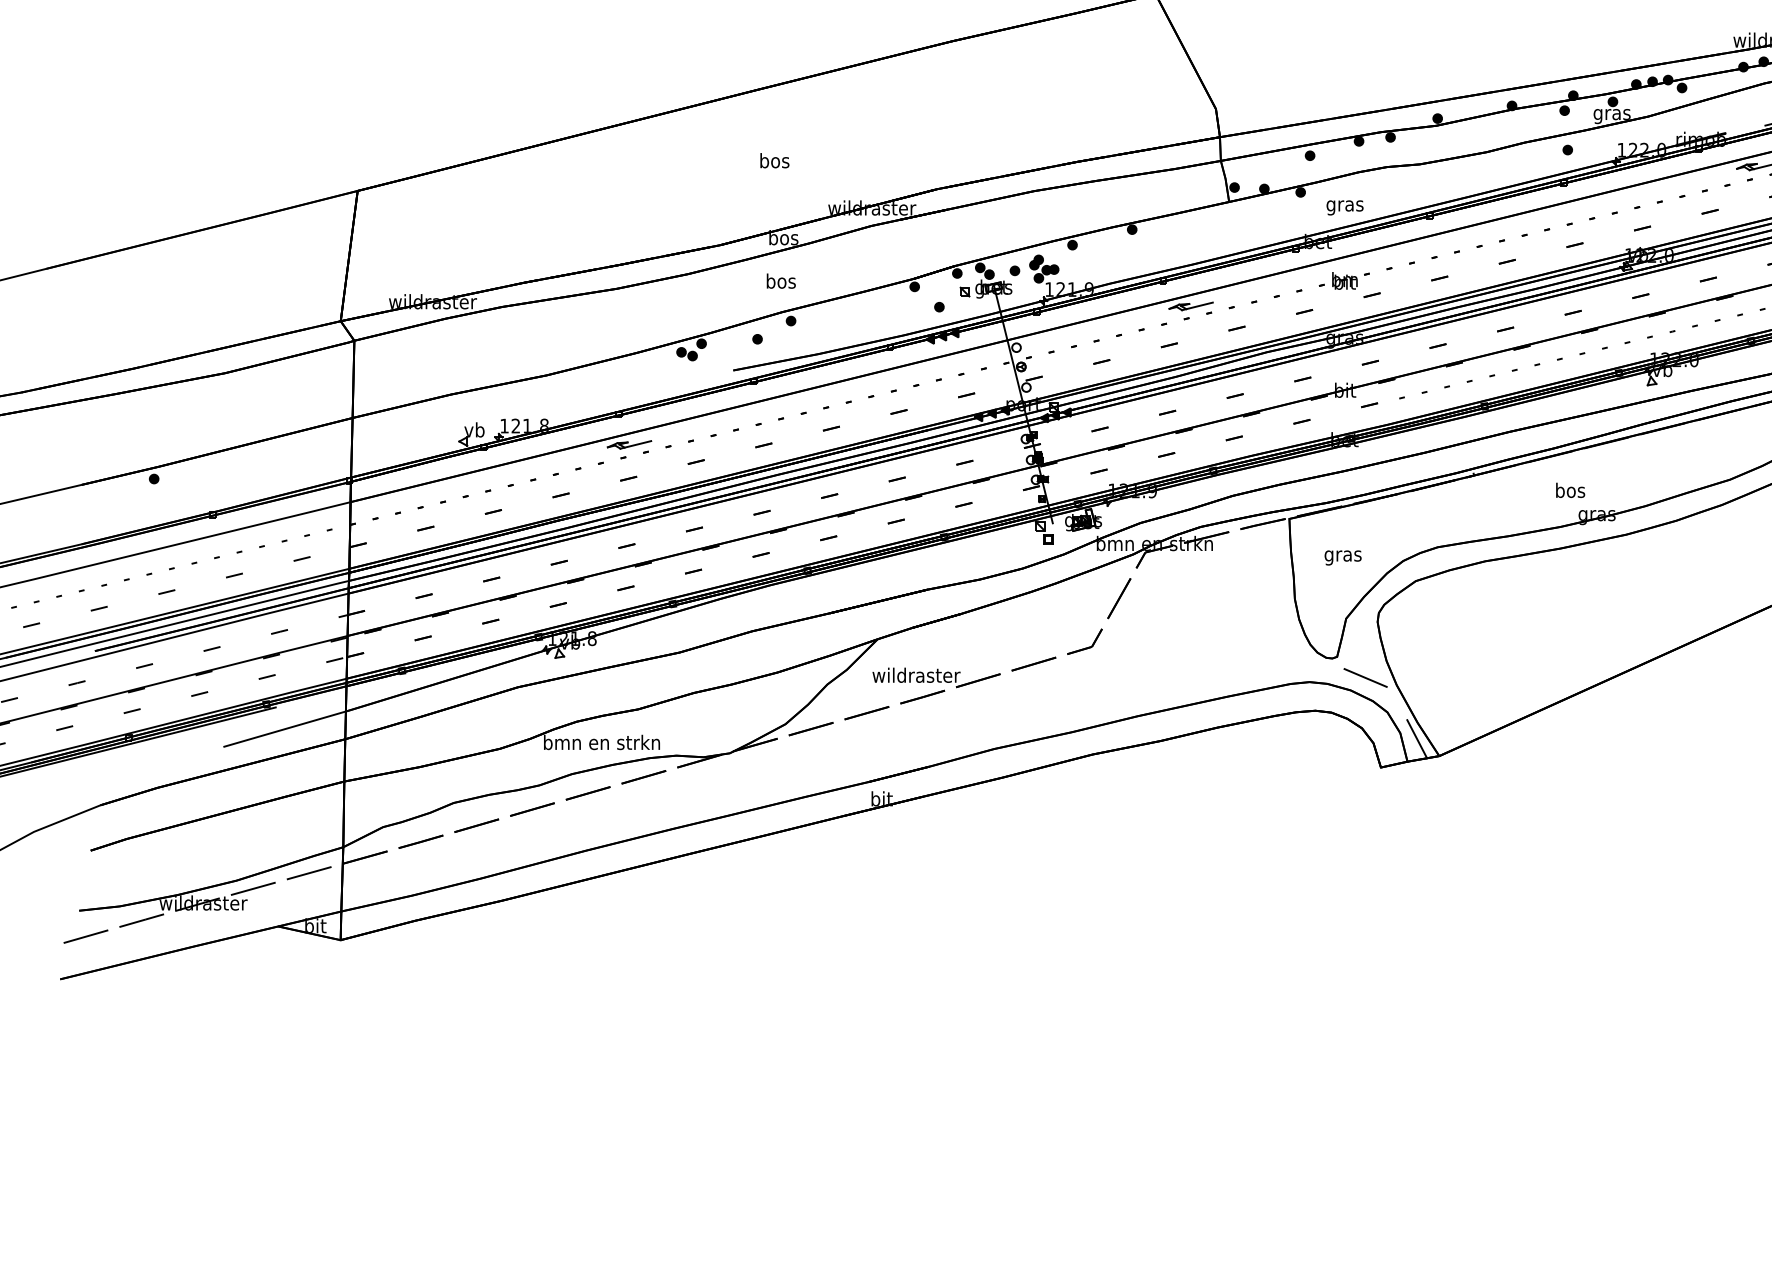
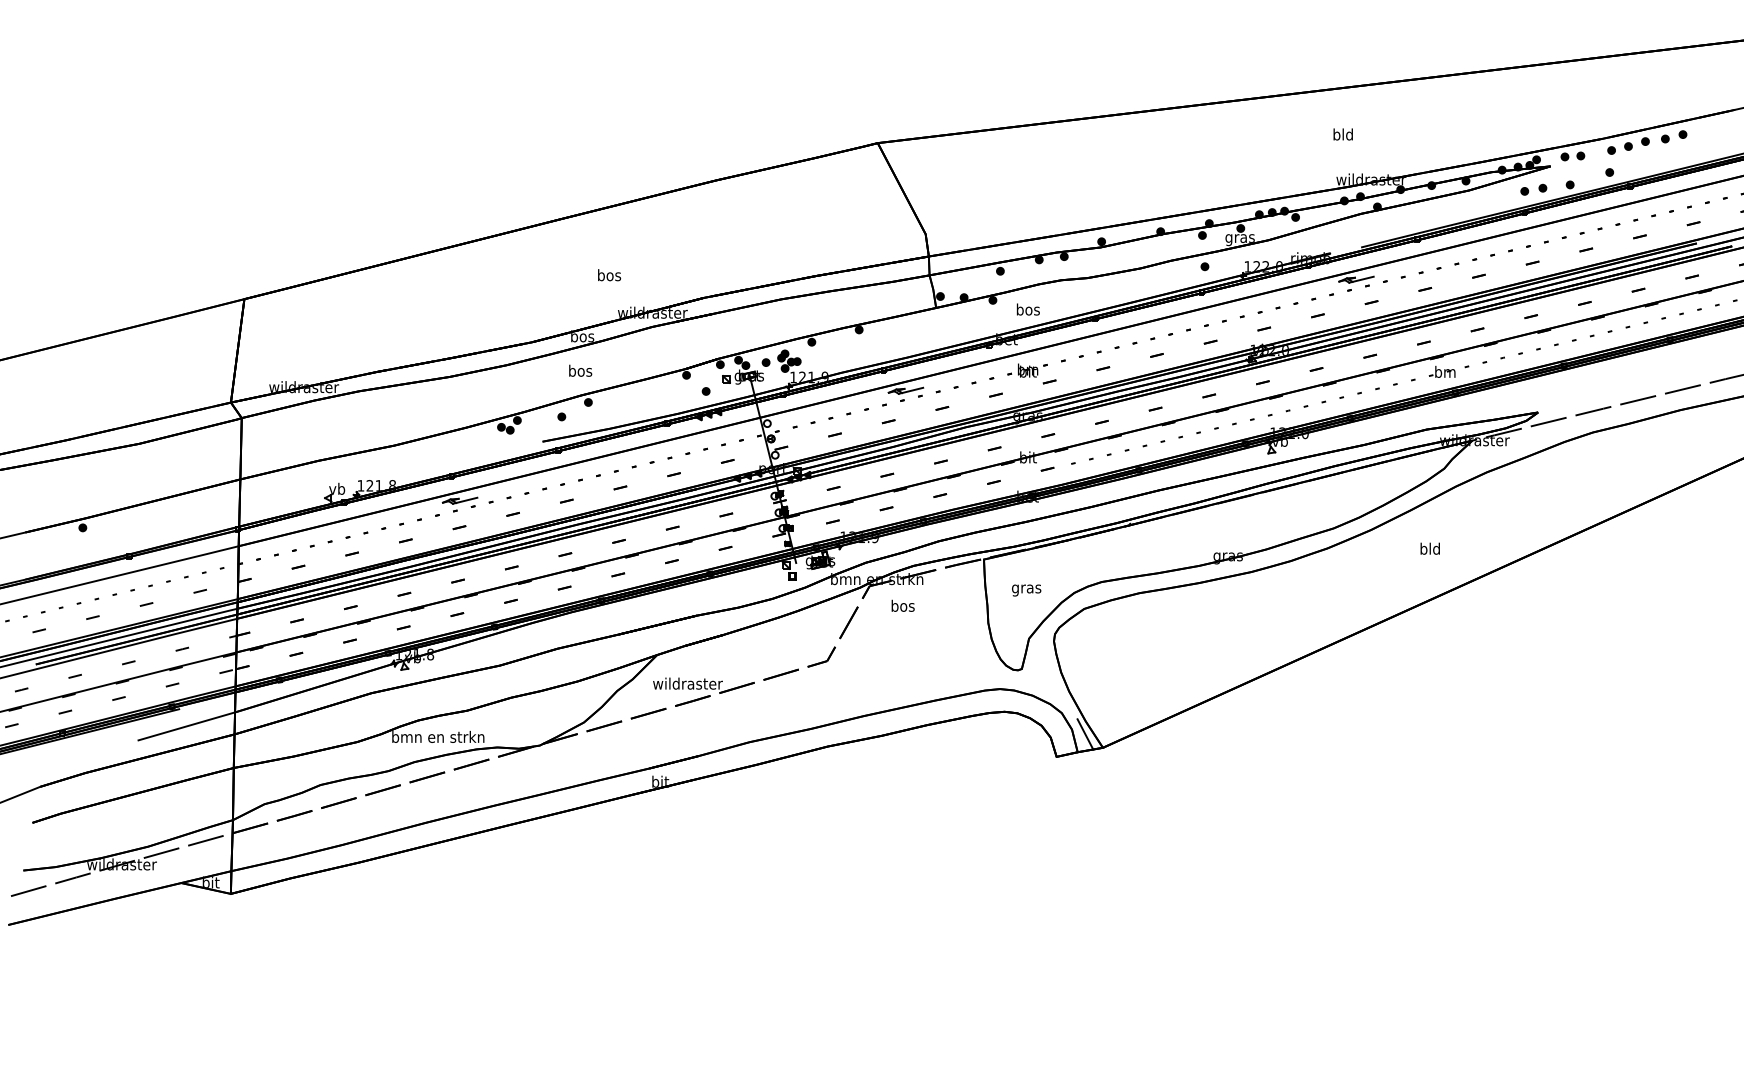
text: (774, 161) -> (609, 275), moved
text: (1344, 205) -> (1027, 310), gras -> bos
text: (1569, 489) -> (902, 605), moved
line: (1365, 677) -> (1044, 685), removed

